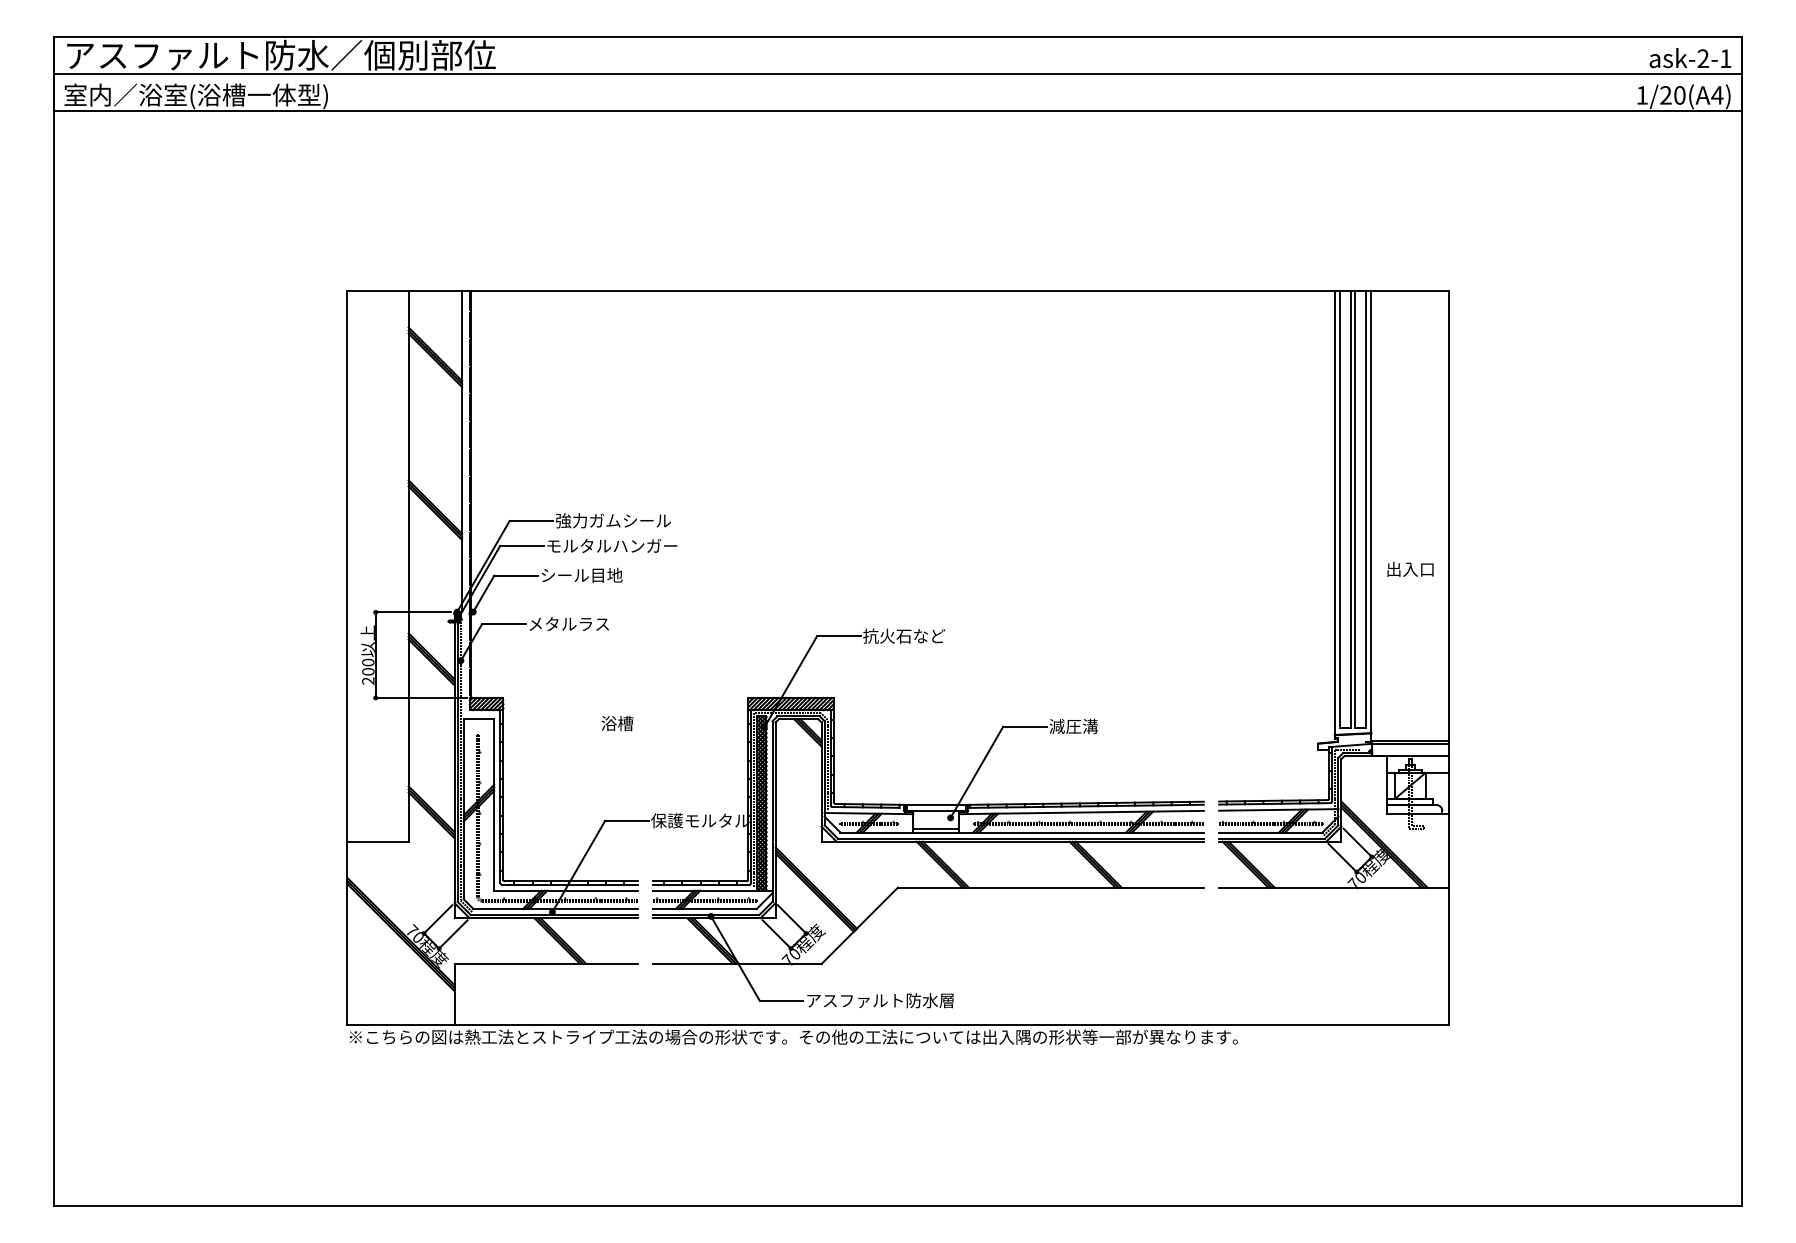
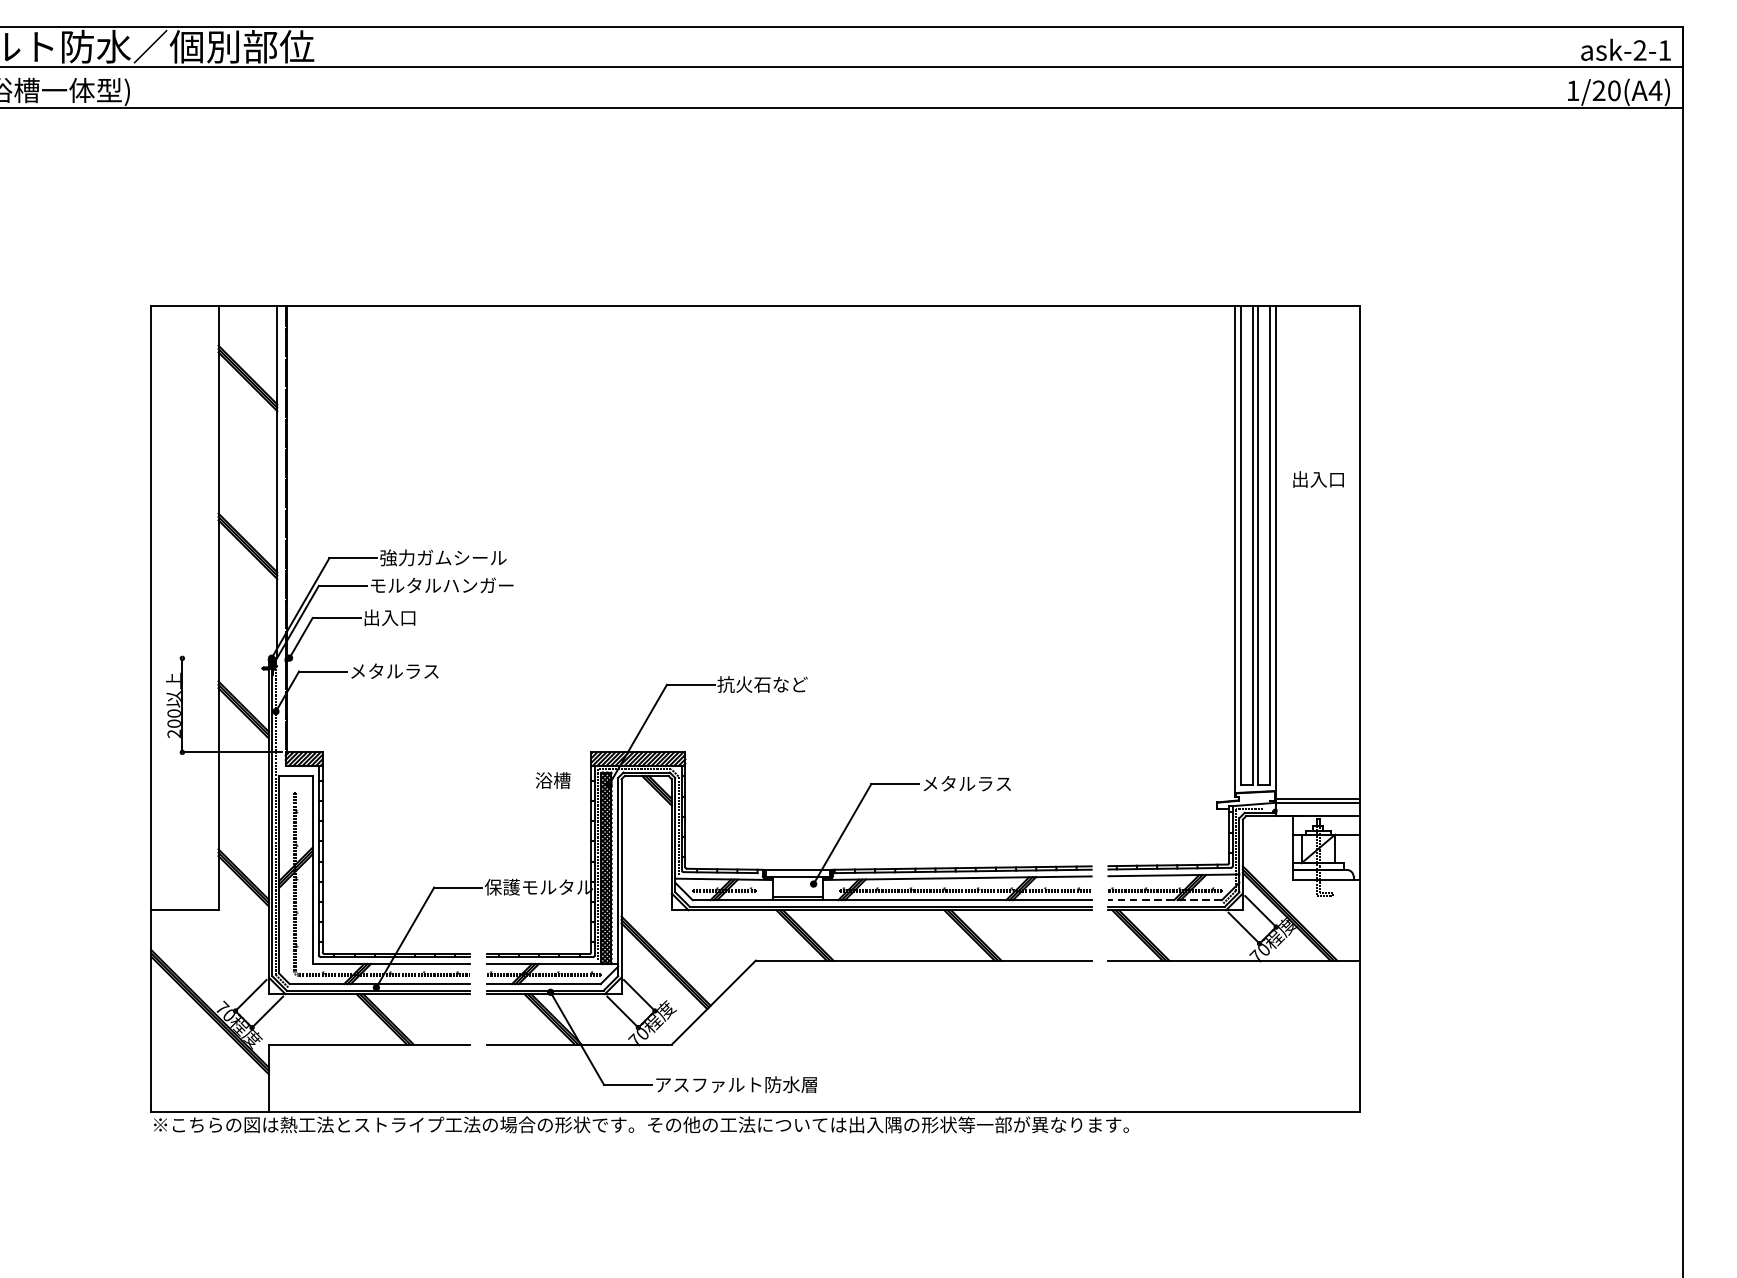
text: (1410, 568) -> (1318, 478), moved
text: (581, 574) -> (408, 616), シール目地 -> 出入口
line: (413, 612) -> (223, 658), removed
text: (617, 723) -> (553, 780), moved
text: (1089, 726) -> (966, 783), 減圧溝 -> メタルラス
line: (1270, 832) -> (1164, 900), solid -> dashed

